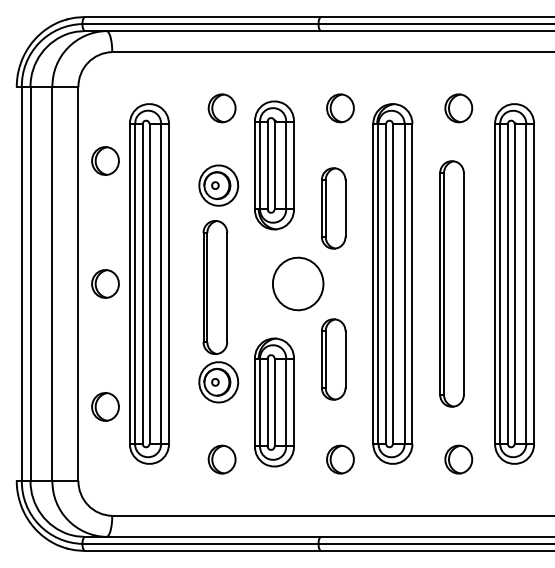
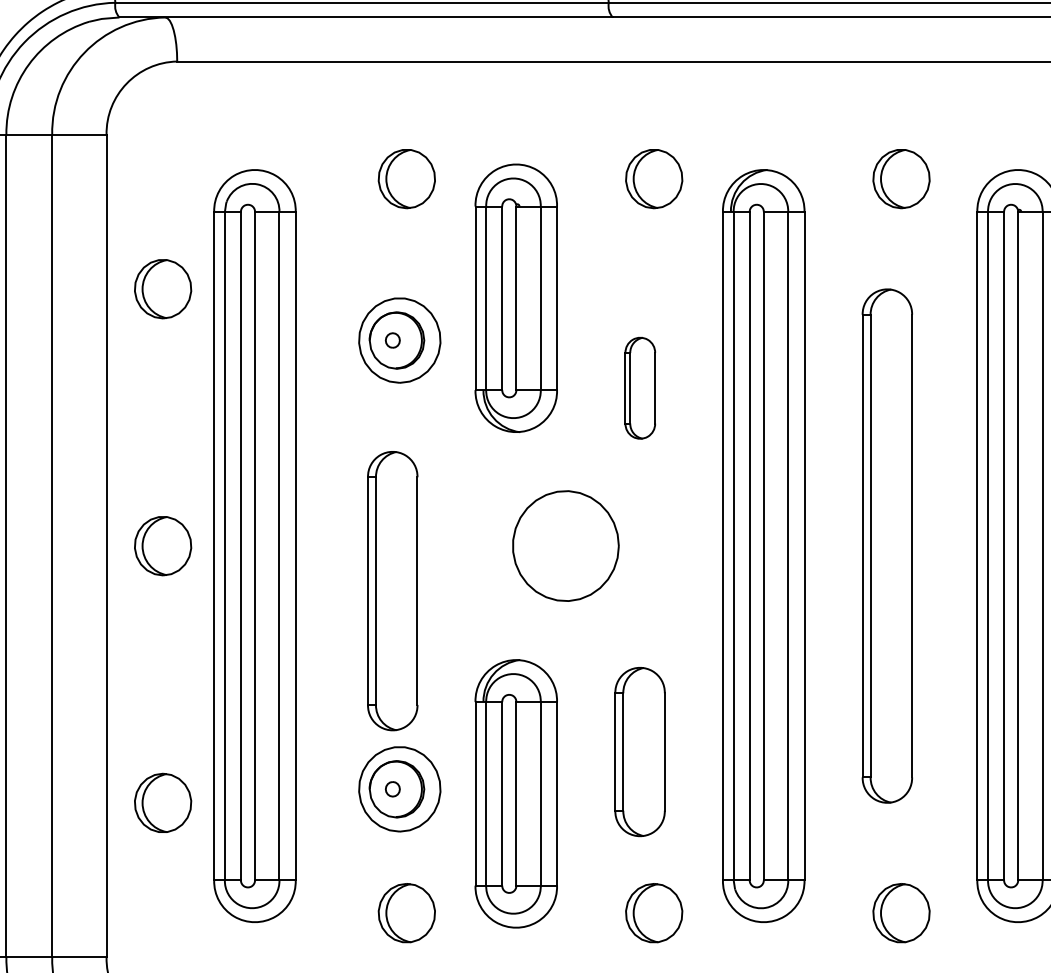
part: (333, 208) -> (639, 388), size x0.6
part: (218, 311) -> (399, 641), moved
part: (333, 359) -> (639, 751), moved

